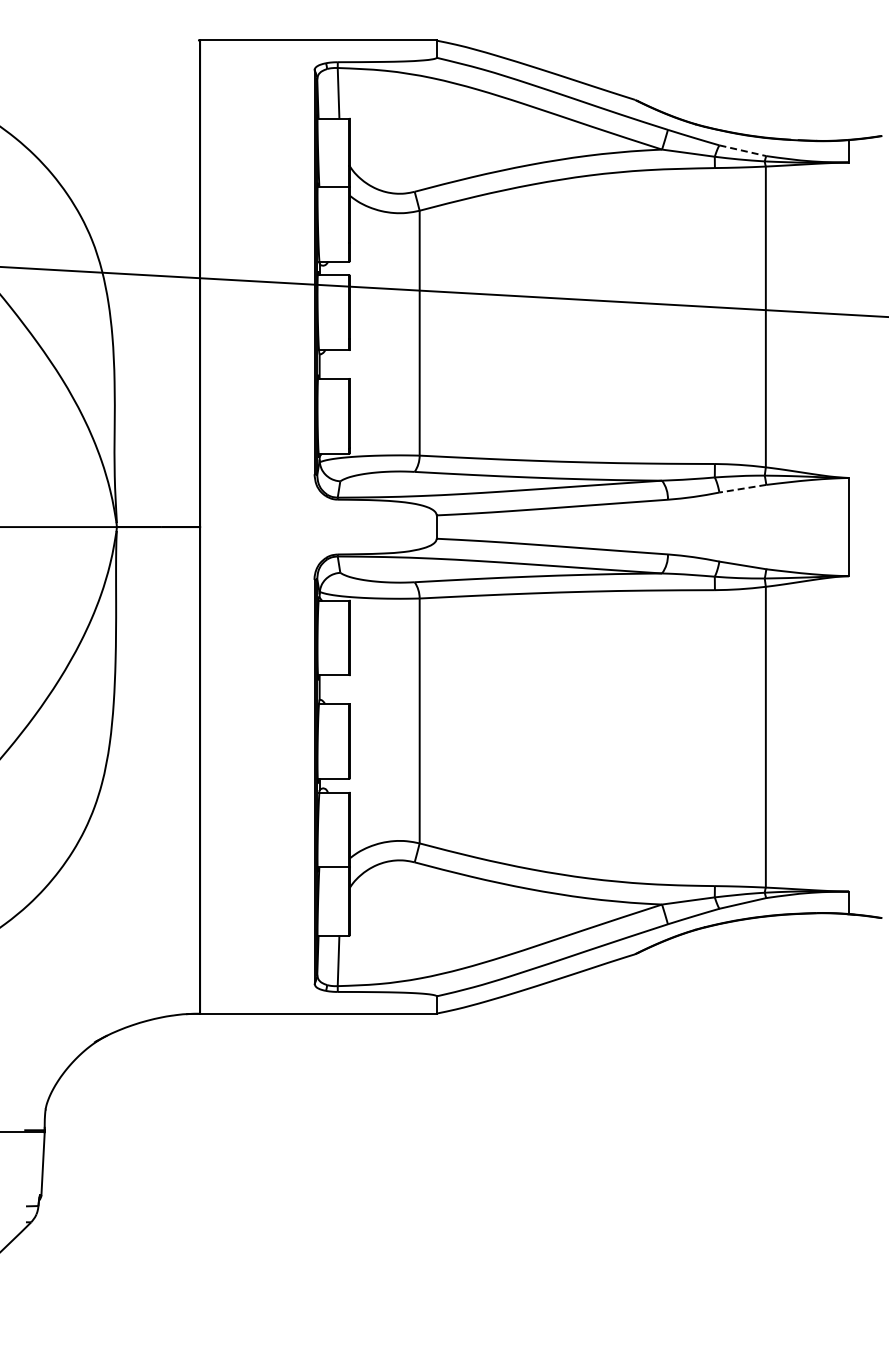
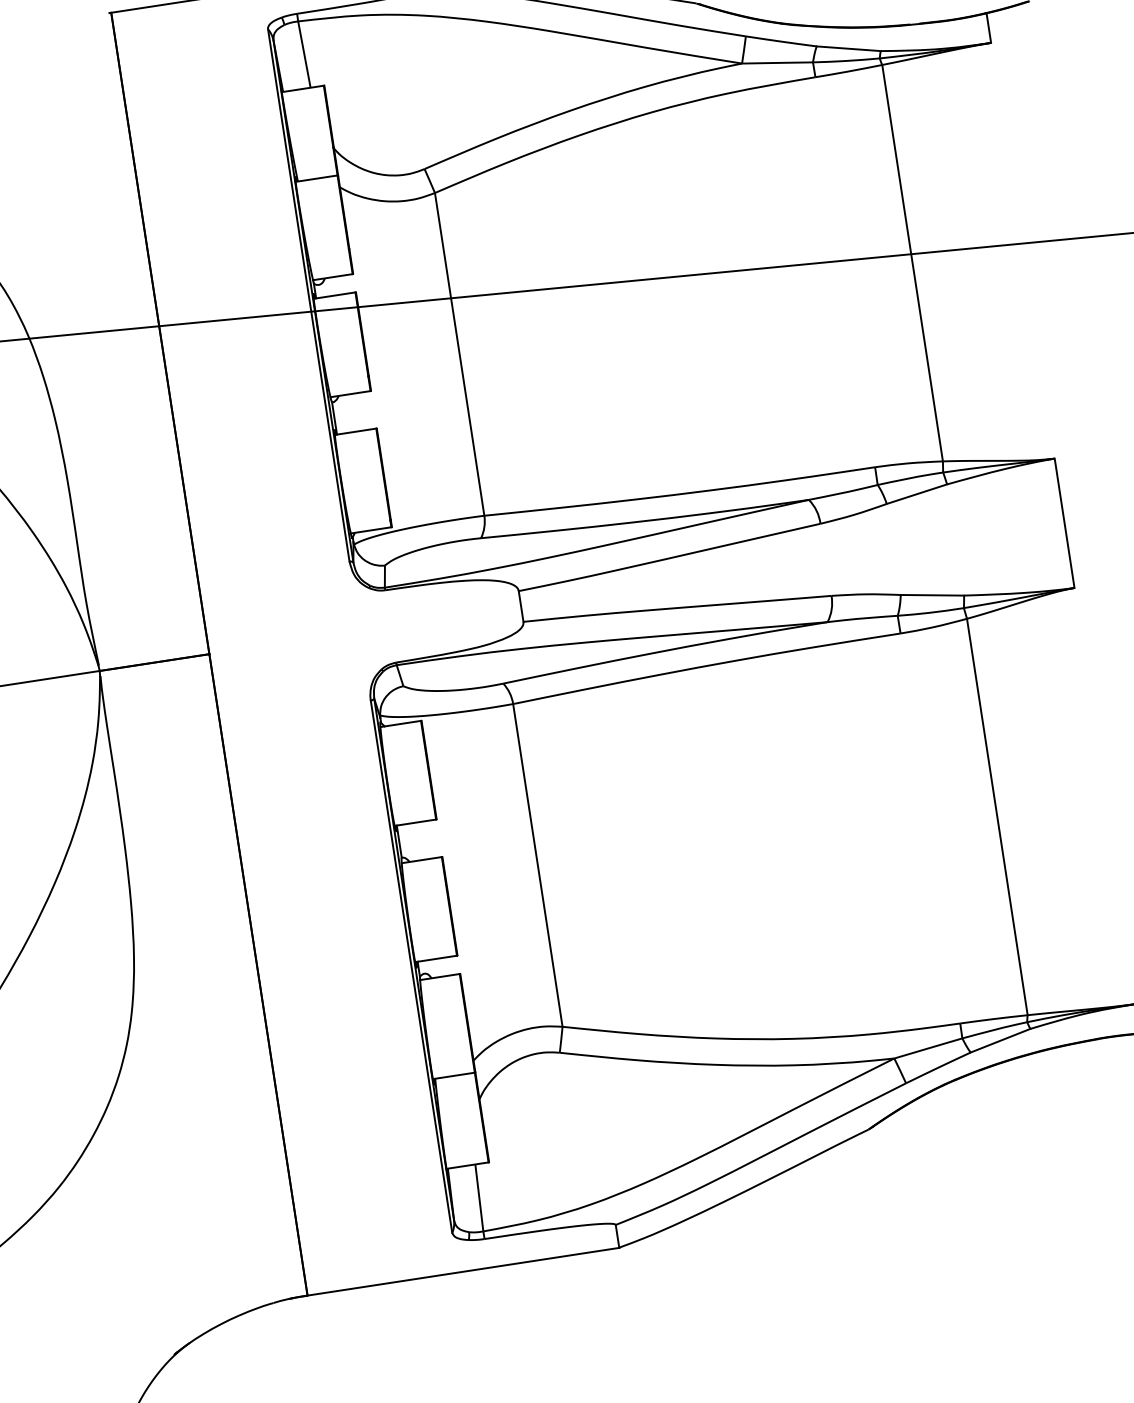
line: (743, 150) -> (849, 48), dashed -> solid
line: (742, 488) -> (916, 493), dashed -> solid

